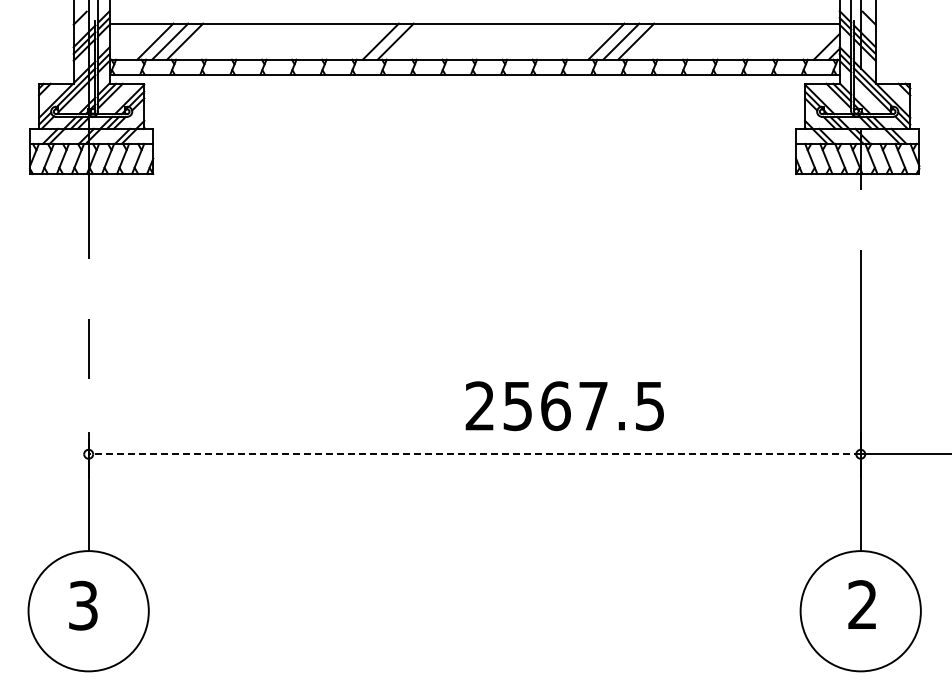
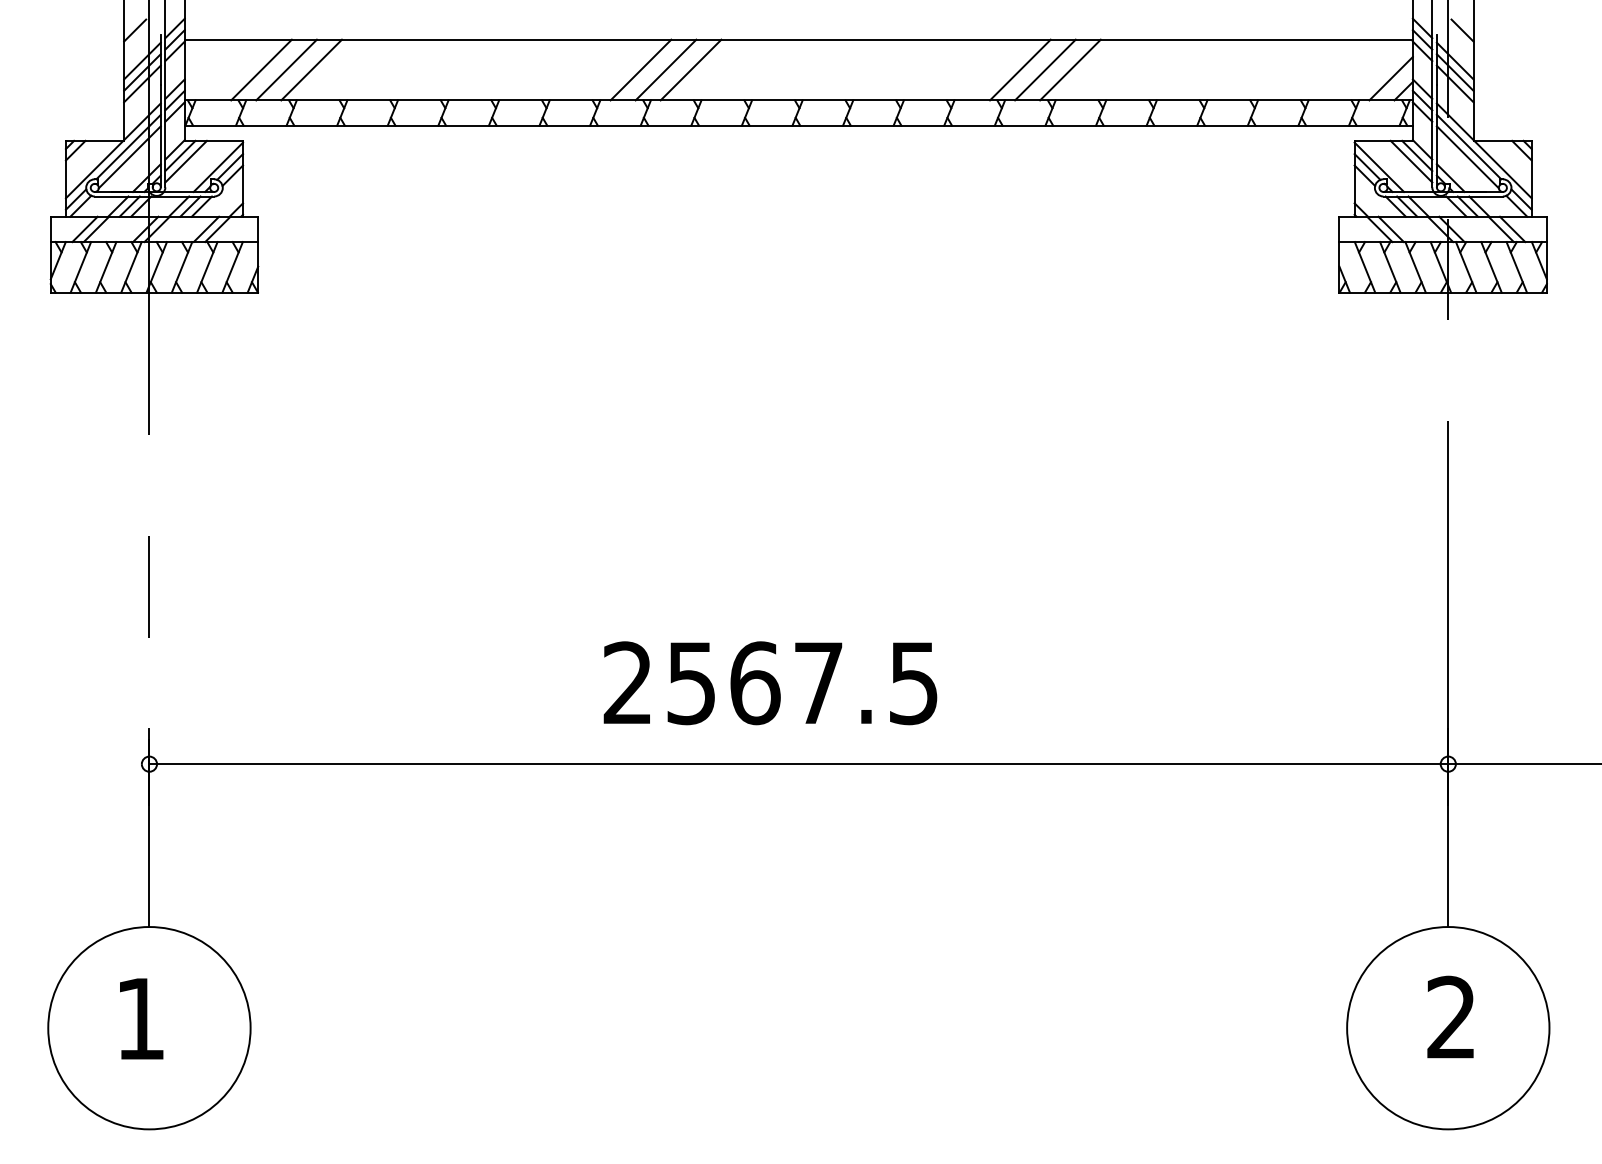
line: (410, 41) -> (690, 69), added
text: (564, 406) -> (769, 683), moved
line: (474, 454) -> (798, 764), dashed -> solid
text: (83, 605) -> (140, 1018), 3 -> 1

